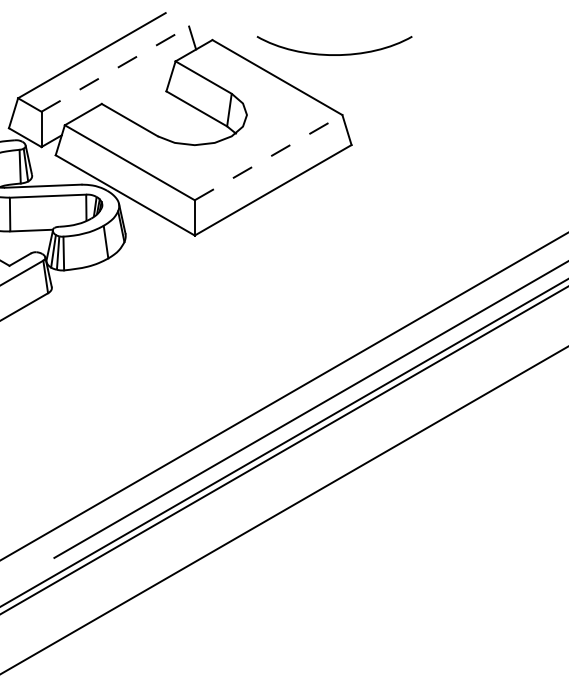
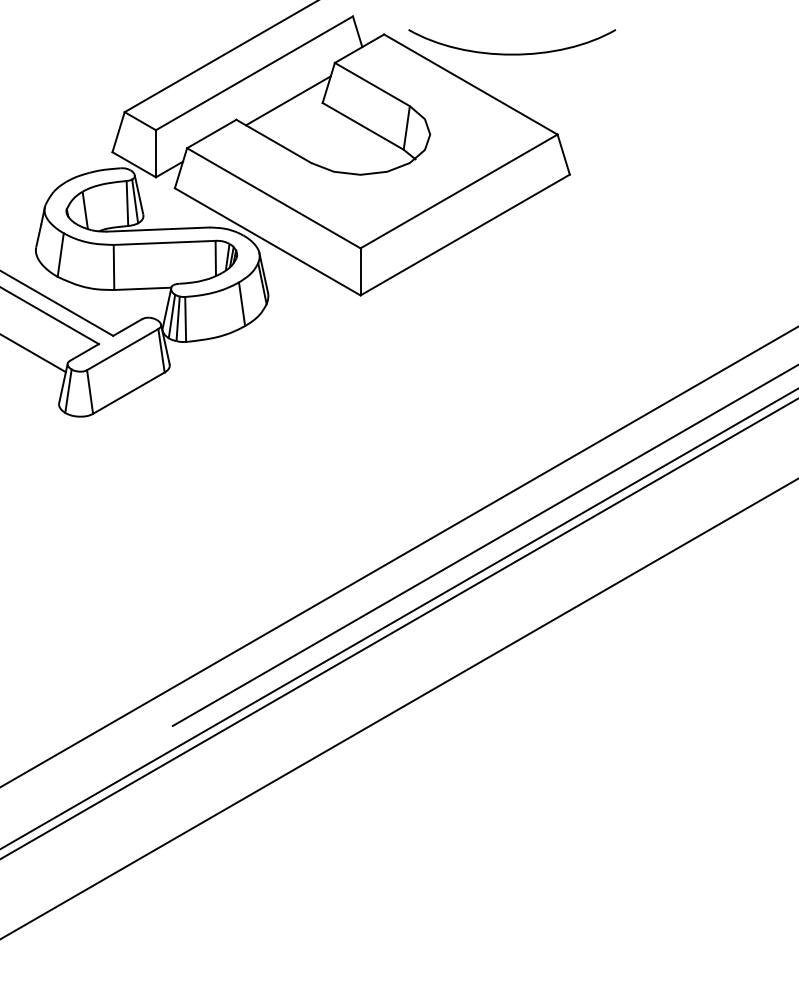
curve: (334, 54) -> (512, 53), moved
line: (115, 69) -> (254, 73), dashed -> solid
line: (140, 89) -> (288, 100), added
line: (268, 157) -> (459, 191), dashed -> solid

